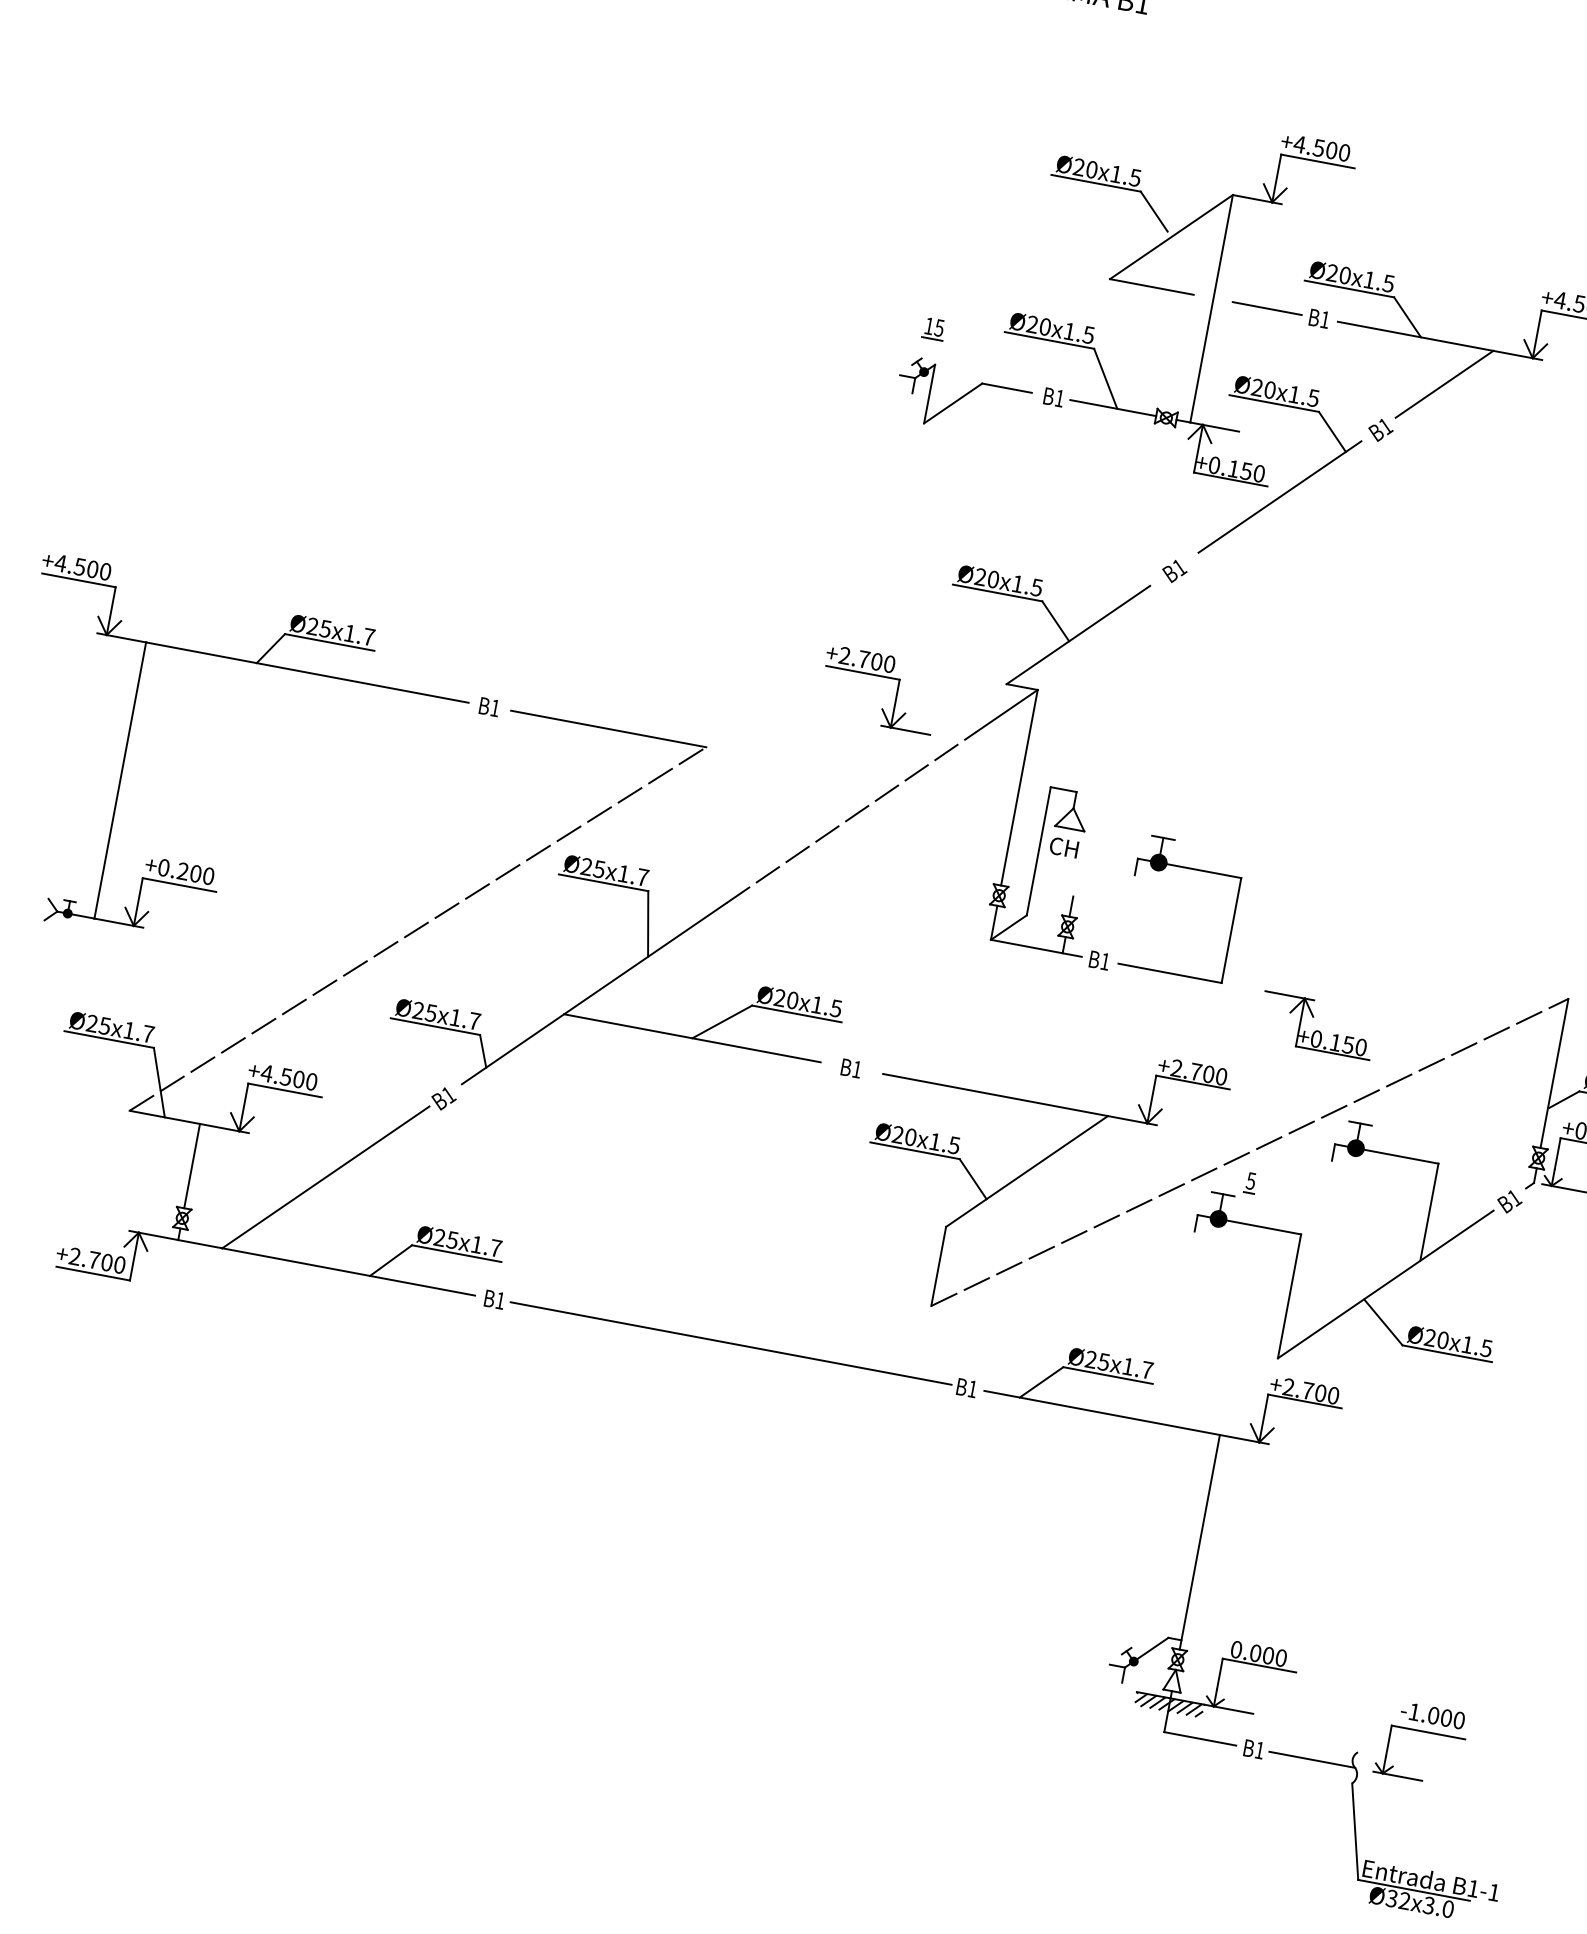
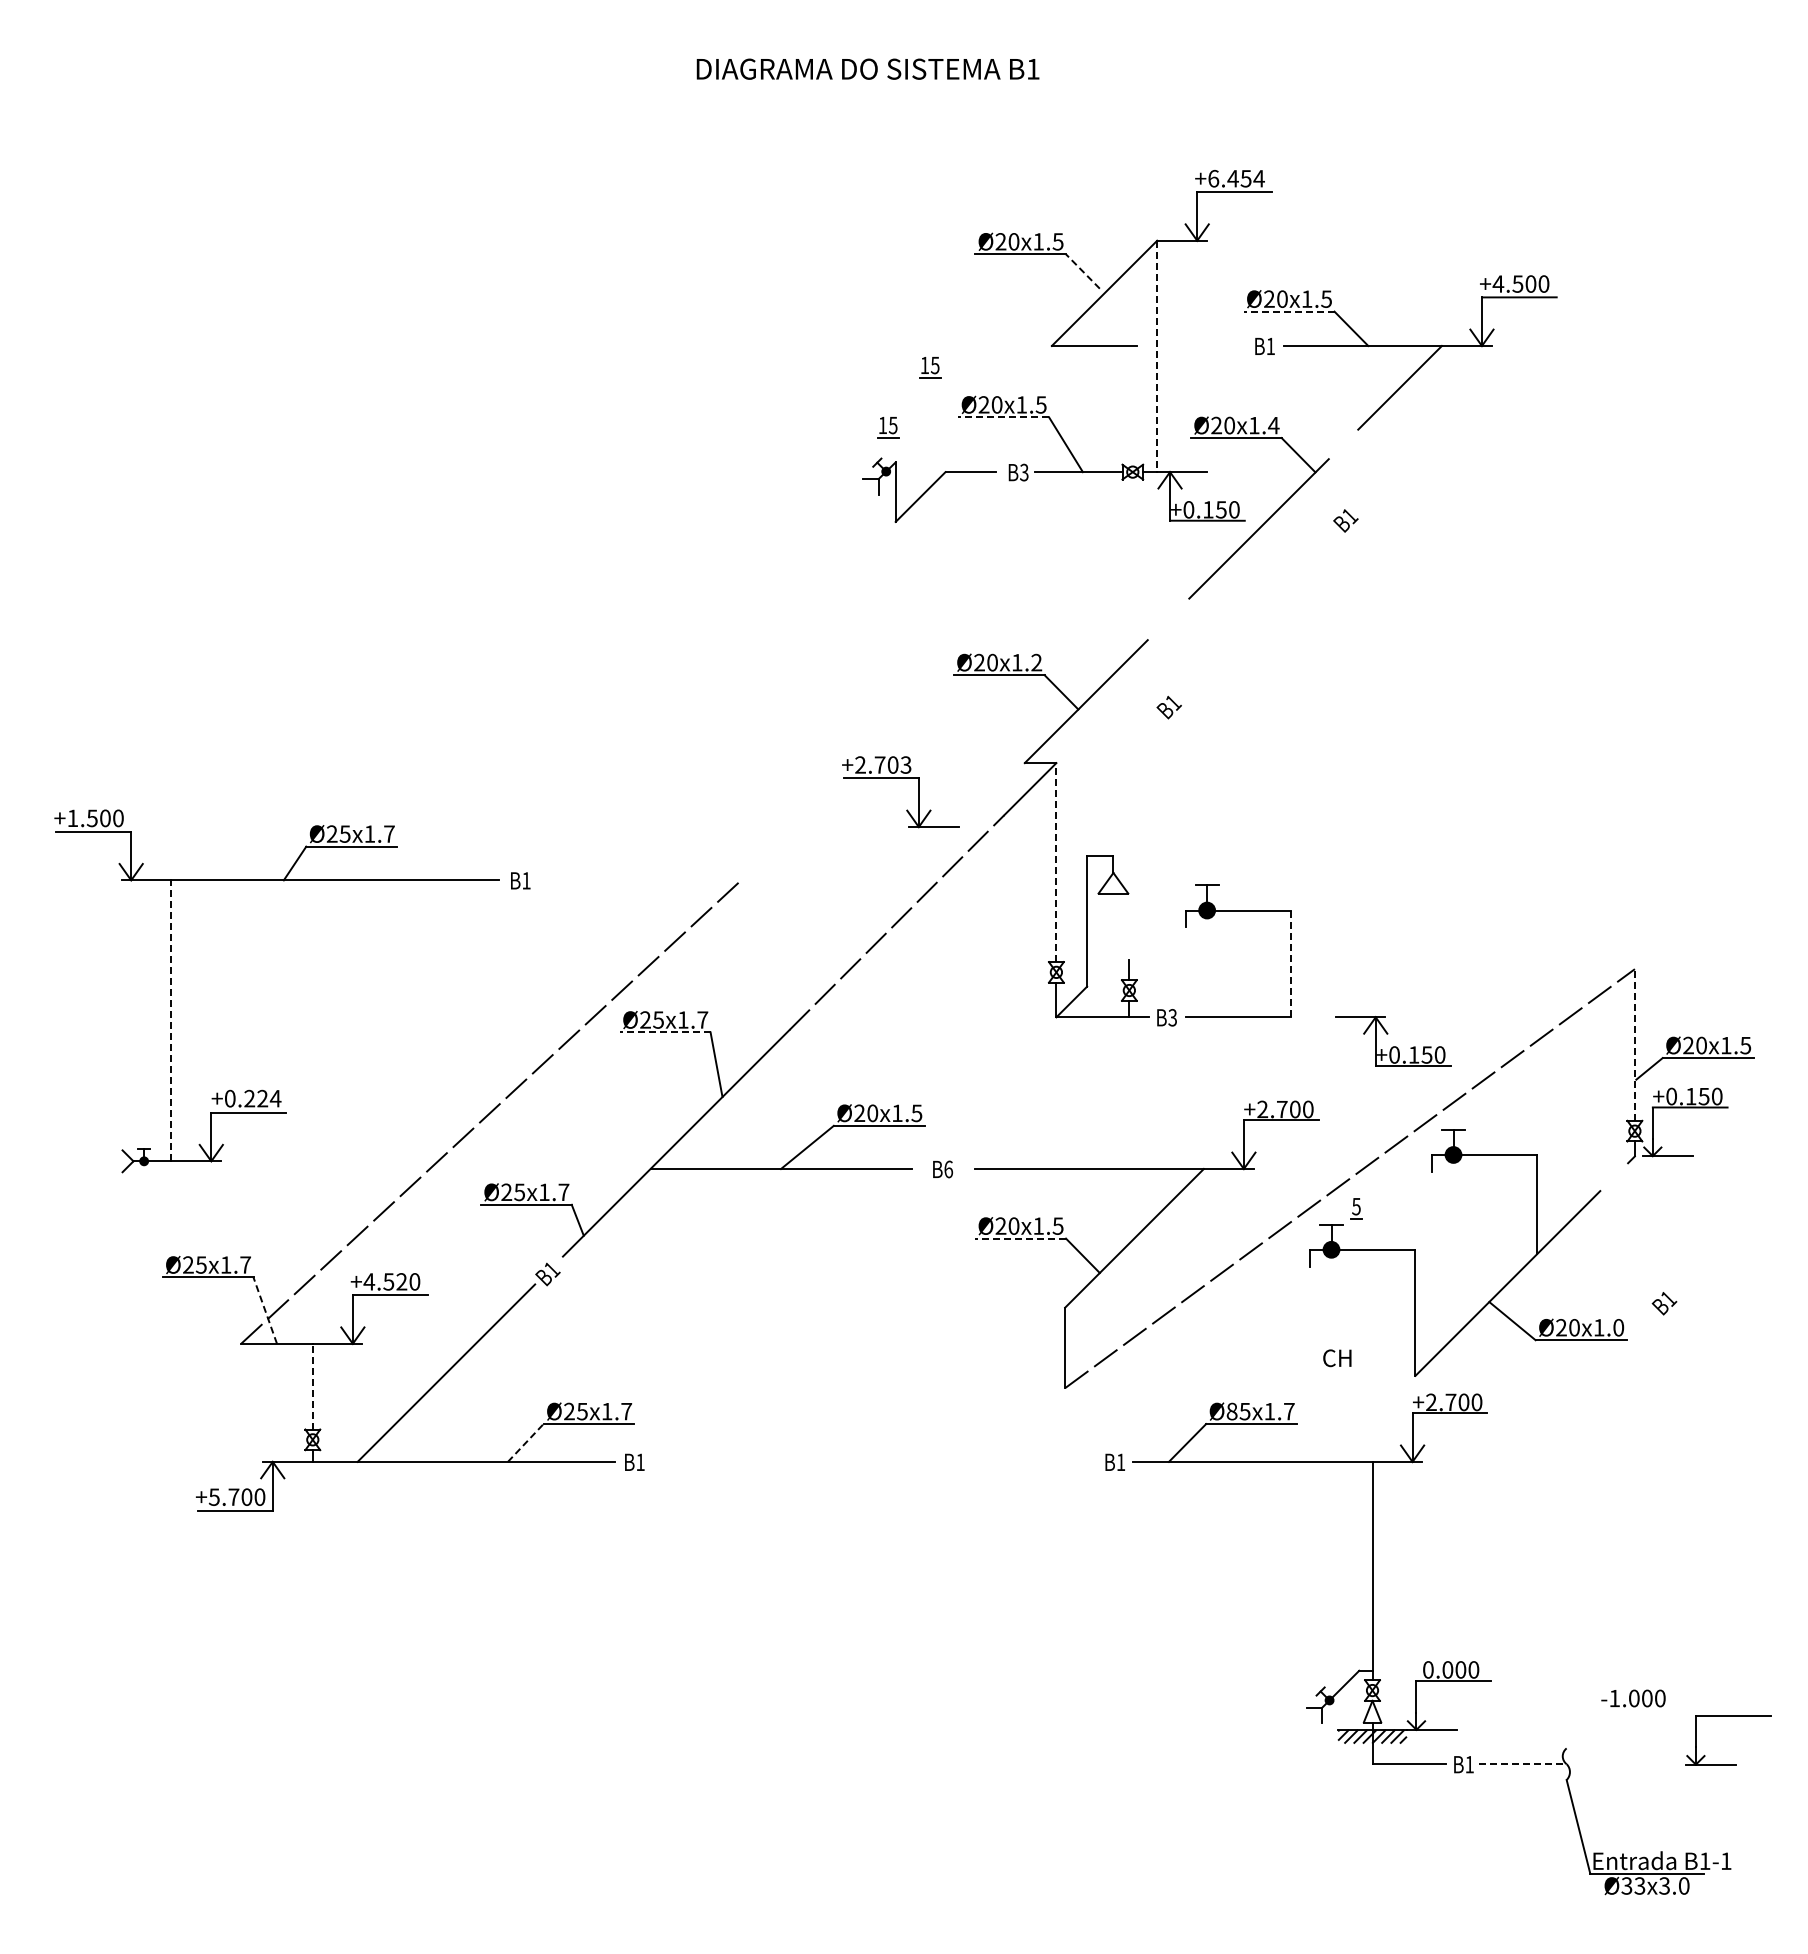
text: (1321, 148) -> (1235, 178), +4.500 -> +6.454
line: (1153, 211) -> (1082, 271), solid -> dashed
part: (986, 277) -> (930, 367), added
line: (1348, 288) -> (1288, 311), solid -> dashed
line: (1211, 308) -> (1157, 356), solid -> dashed
line: (1266, 309) -> (1211, 346), removed
line: (1049, 340) -> (1003, 417), solid -> dashed
text: (1059, 398) -> (1024, 472), B1 -> B3
text: (1313, 398) -> (1273, 425), Ø20x1.5 -> Ø20x1.4
text: (1380, 429) -> (1345, 520), moved
text: (60, 562) -> (72, 817), +4.500 -> +1.500
text: (1173, 571) -> (1168, 707), moved
text: (1036, 587) -> (1036, 662), Ø20x1.5 -> Ø20x1.2
text: (889, 663) -> (905, 764), +2.700 -> +2.703
line: (608, 729) -> (641, 880), removed
line: (120, 780) -> (171, 1020), solid -> dashed
line: (1019, 787) -> (1056, 862), solid -> dashed
text: (1064, 847) -> (1337, 1358), moved
text: (202, 874) -> (269, 1098), +0.200 -> +0.224
line: (602, 882) -> (664, 1032), solid -> dashed
line: (1231, 930) -> (1291, 963), solid -> dashed
text: (1105, 961) -> (1172, 1017), B1 -> B3
text: (856, 1069) -> (948, 1169), B1 -> B6
line: (1554, 1073) -> (1634, 1045), solid -> dashed
text: (298, 1079) -> (401, 1281), +4.500 -> +4.520
line: (159, 1082) -> (265, 1310), solid -> dashed
line: (914, 1150) -> (1020, 1238), solid -> dashed
line: (191, 1165) -> (312, 1386), solid -> dashed
text: (1509, 1201) -> (1664, 1303), moved
text: (74, 1255) -> (213, 1496), +2.700 -> +5.700
line: (391, 1260) -> (526, 1442), solid -> dashed
line: (730, 1342) -> (874, 1461), removed
text: (1486, 1348) -> (1618, 1327), Ø20x1.5 -> Ø20x1.0
text: (1090, 1359) -> (1231, 1411), Ø25x1.7 -> Ø85x1.7
part: (1423, 1732) -> (1728, 1716), moved
line: (1312, 1760) -> (1523, 1764), solid -> dashed
text: (1404, 1900) -> (1639, 1885), Ø32x3.0 -> Ø33x3.0

